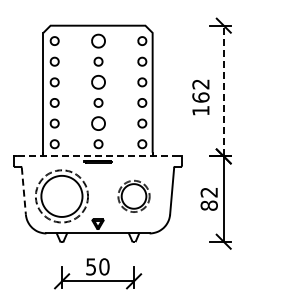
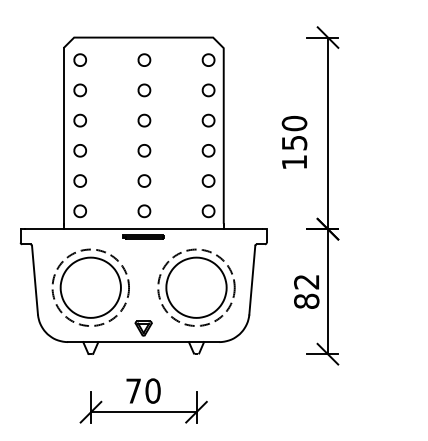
part: (98, 40) -> (144, 59), size x0.62
part: (98, 82) -> (144, 120), size x0.62
text: (200, 90) -> (293, 132), 162 -> 150
line: (223, 90) -> (327, 132), dashed -> solid
part: (98, 123) -> (144, 180), size x0.62
line: (98, 156) -> (144, 229), dashed -> solid
line: (23, 191) -> (34, 280), dashed -> solid
part: (133, 196) -> (195, 287), size x1.67
text: (90, 266) -> (132, 390), 50 -> 70

